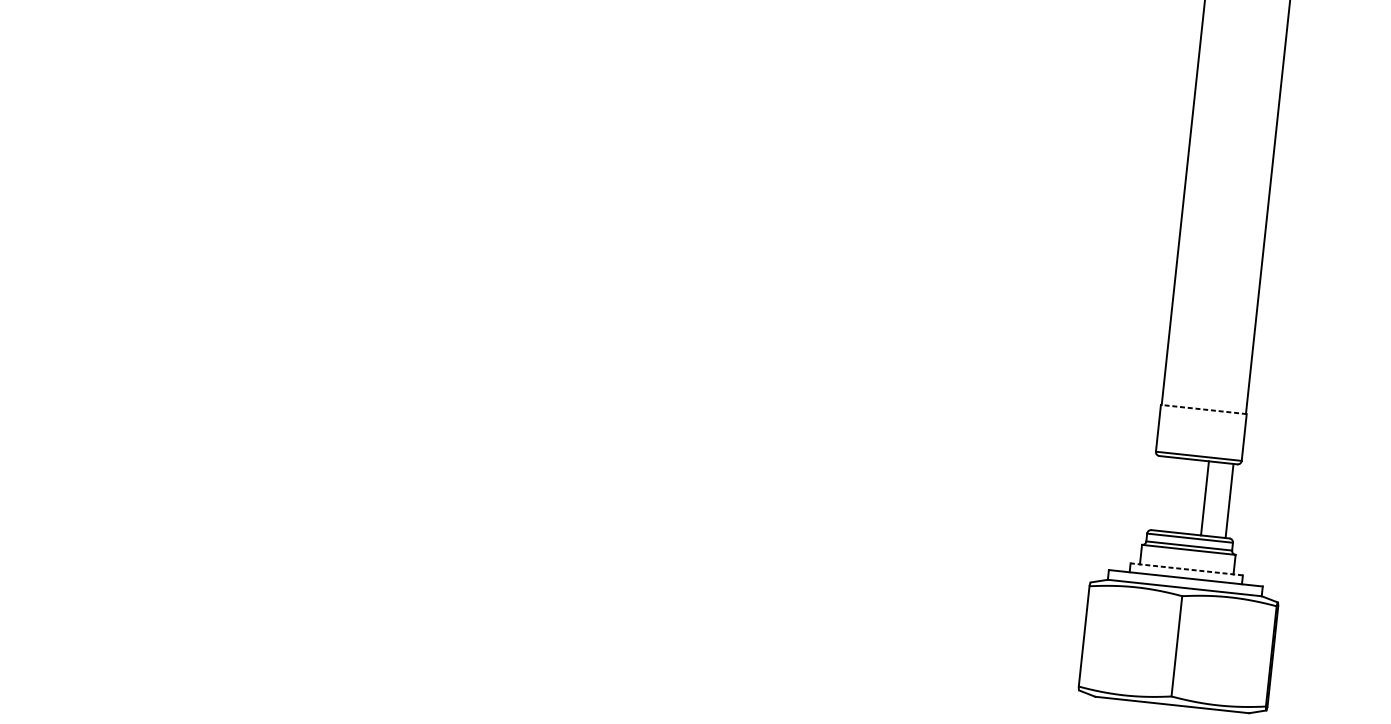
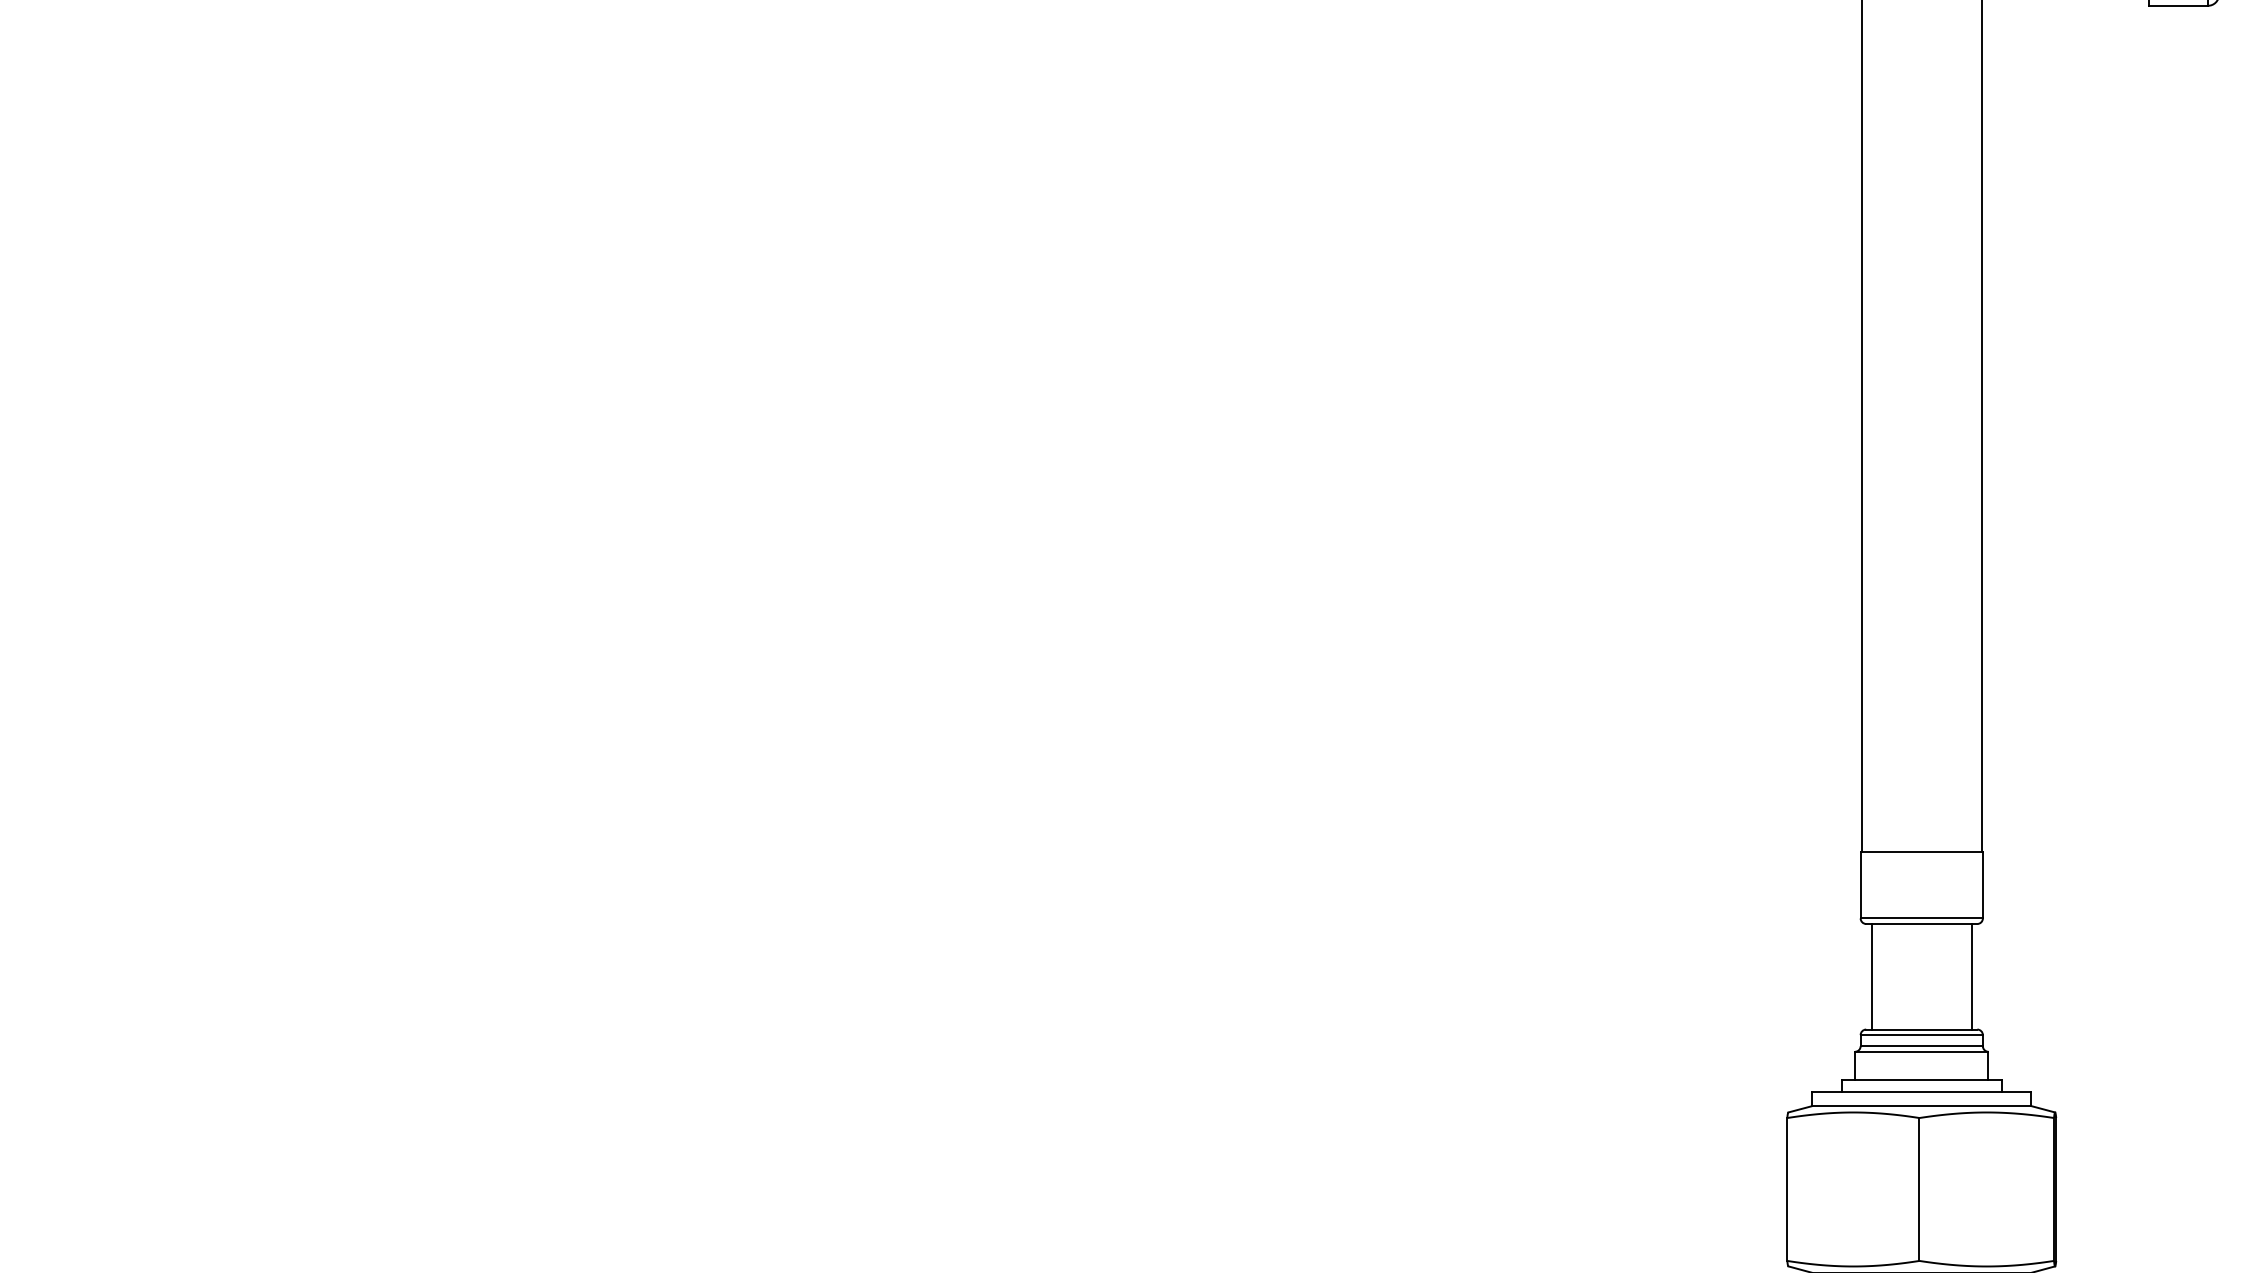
line: (1203, 409) -> (1921, 851), dashed -> solid
line: (1204, 498) -> (1871, 976), moved
line: (1186, 569) -> (1921, 1079), dashed -> solid

